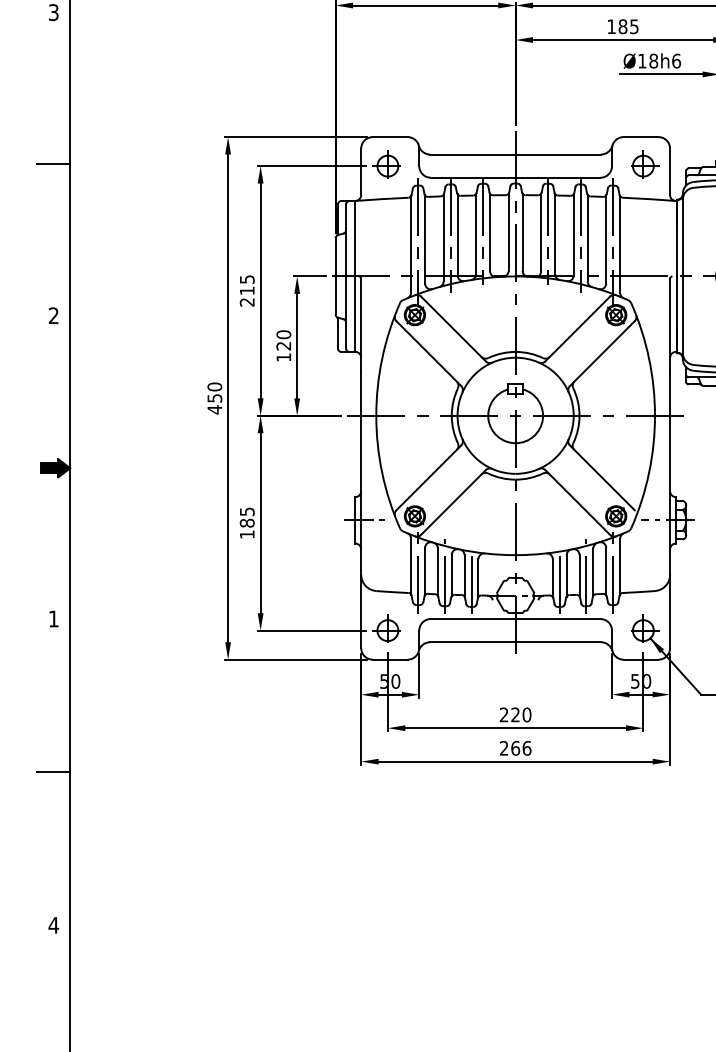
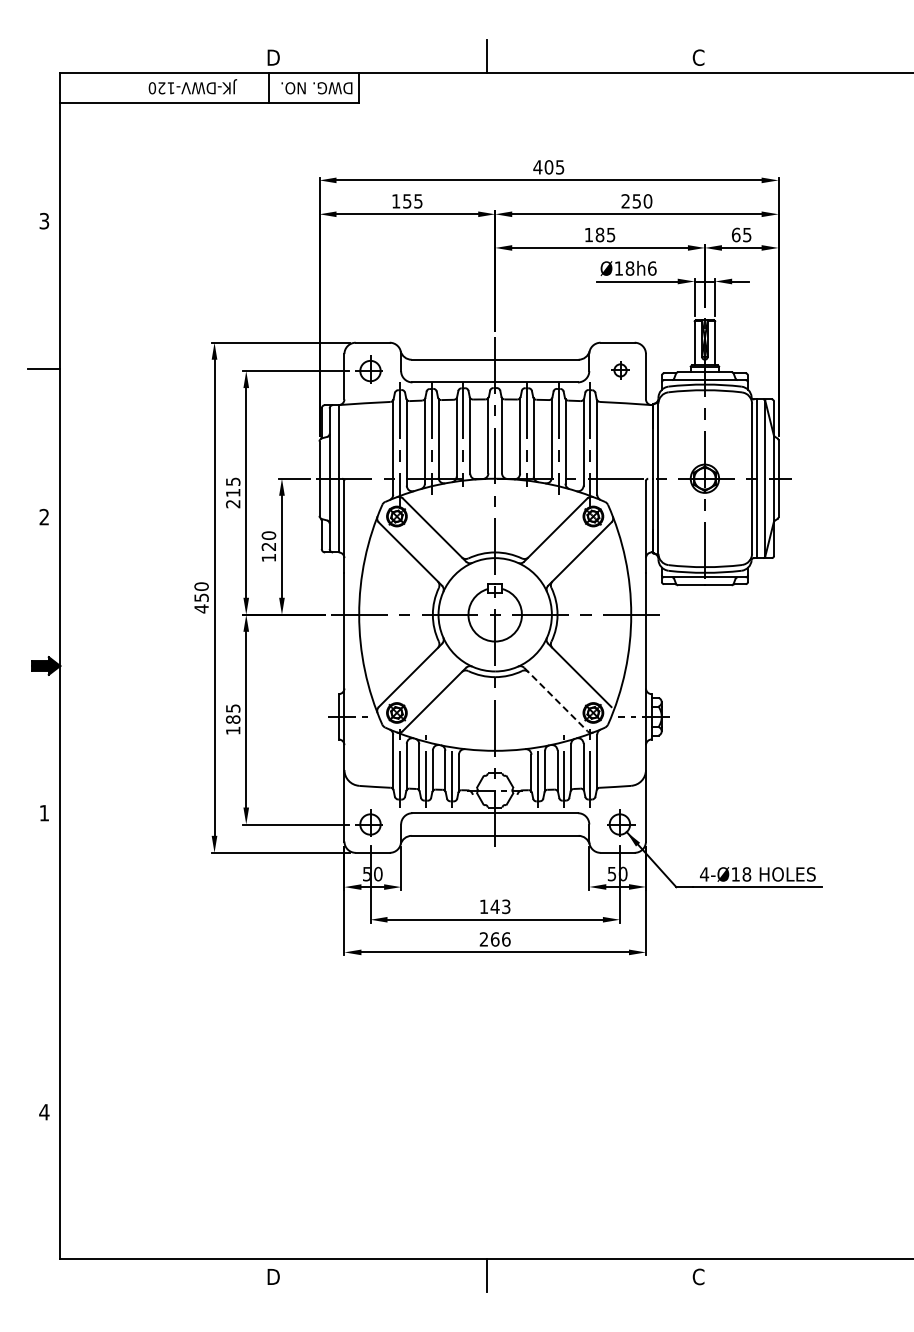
part: (645, 164) -> (621, 369), size x0.6
line: (577, 502) -> (555, 699), solid -> dashed
text: (514, 714) -> (494, 906), 220 -> 143
line: (52, 771) -> (43, 962), removed

